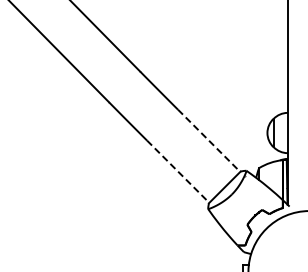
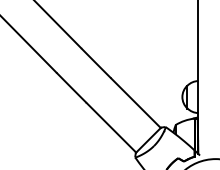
line: (209, 141) -> (136, 103), dashed -> solid
line: (178, 172) -> (111, 128), dashed -> solid

